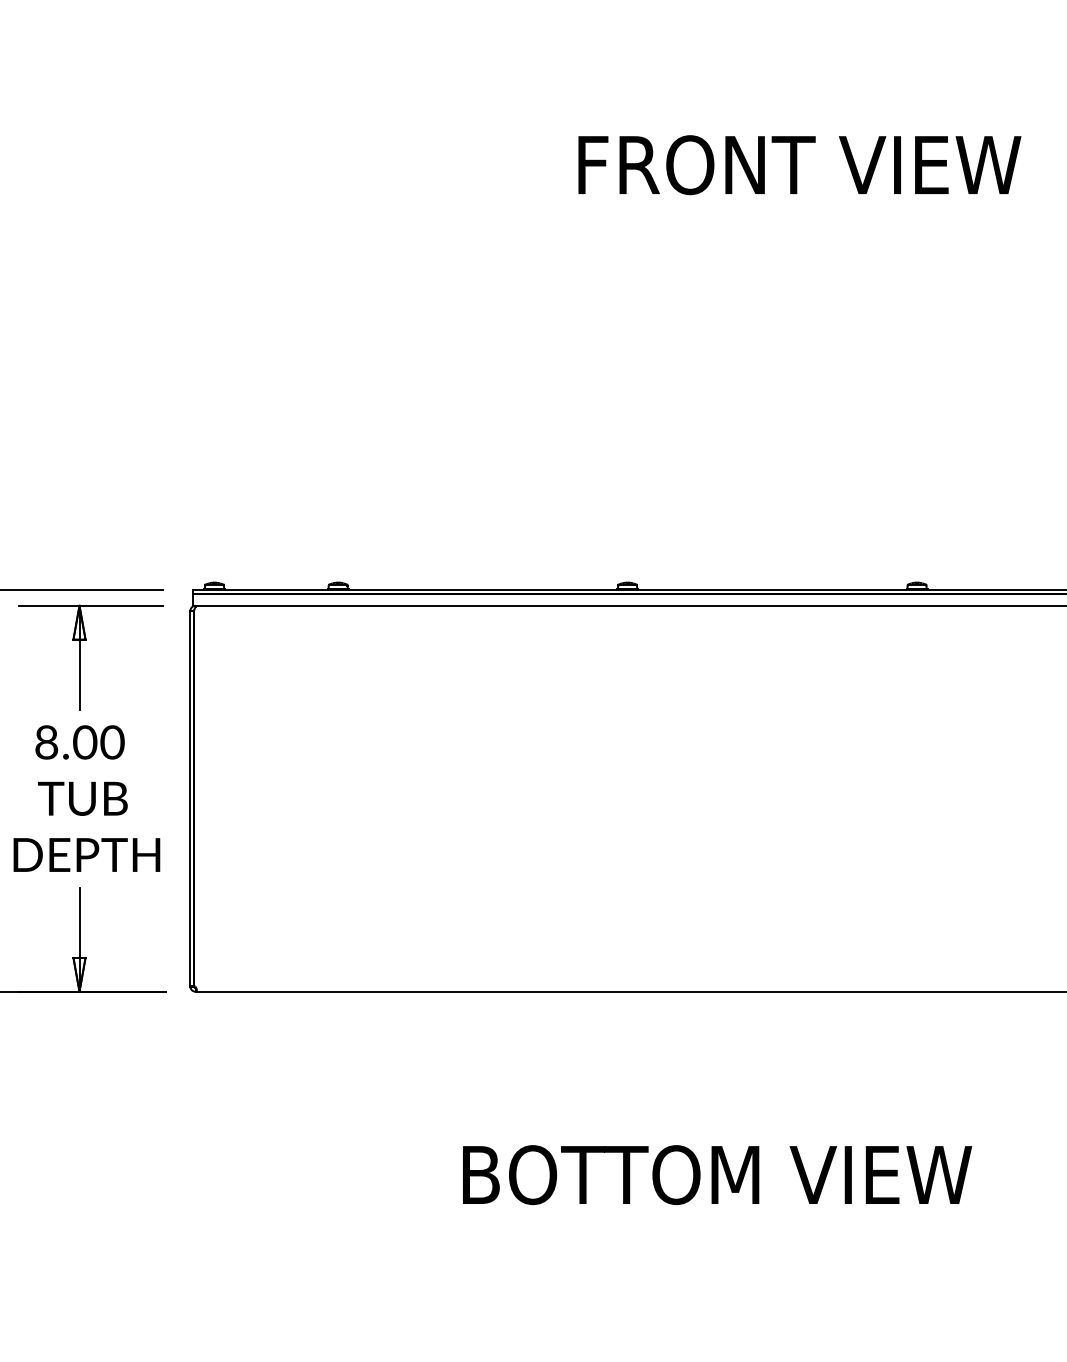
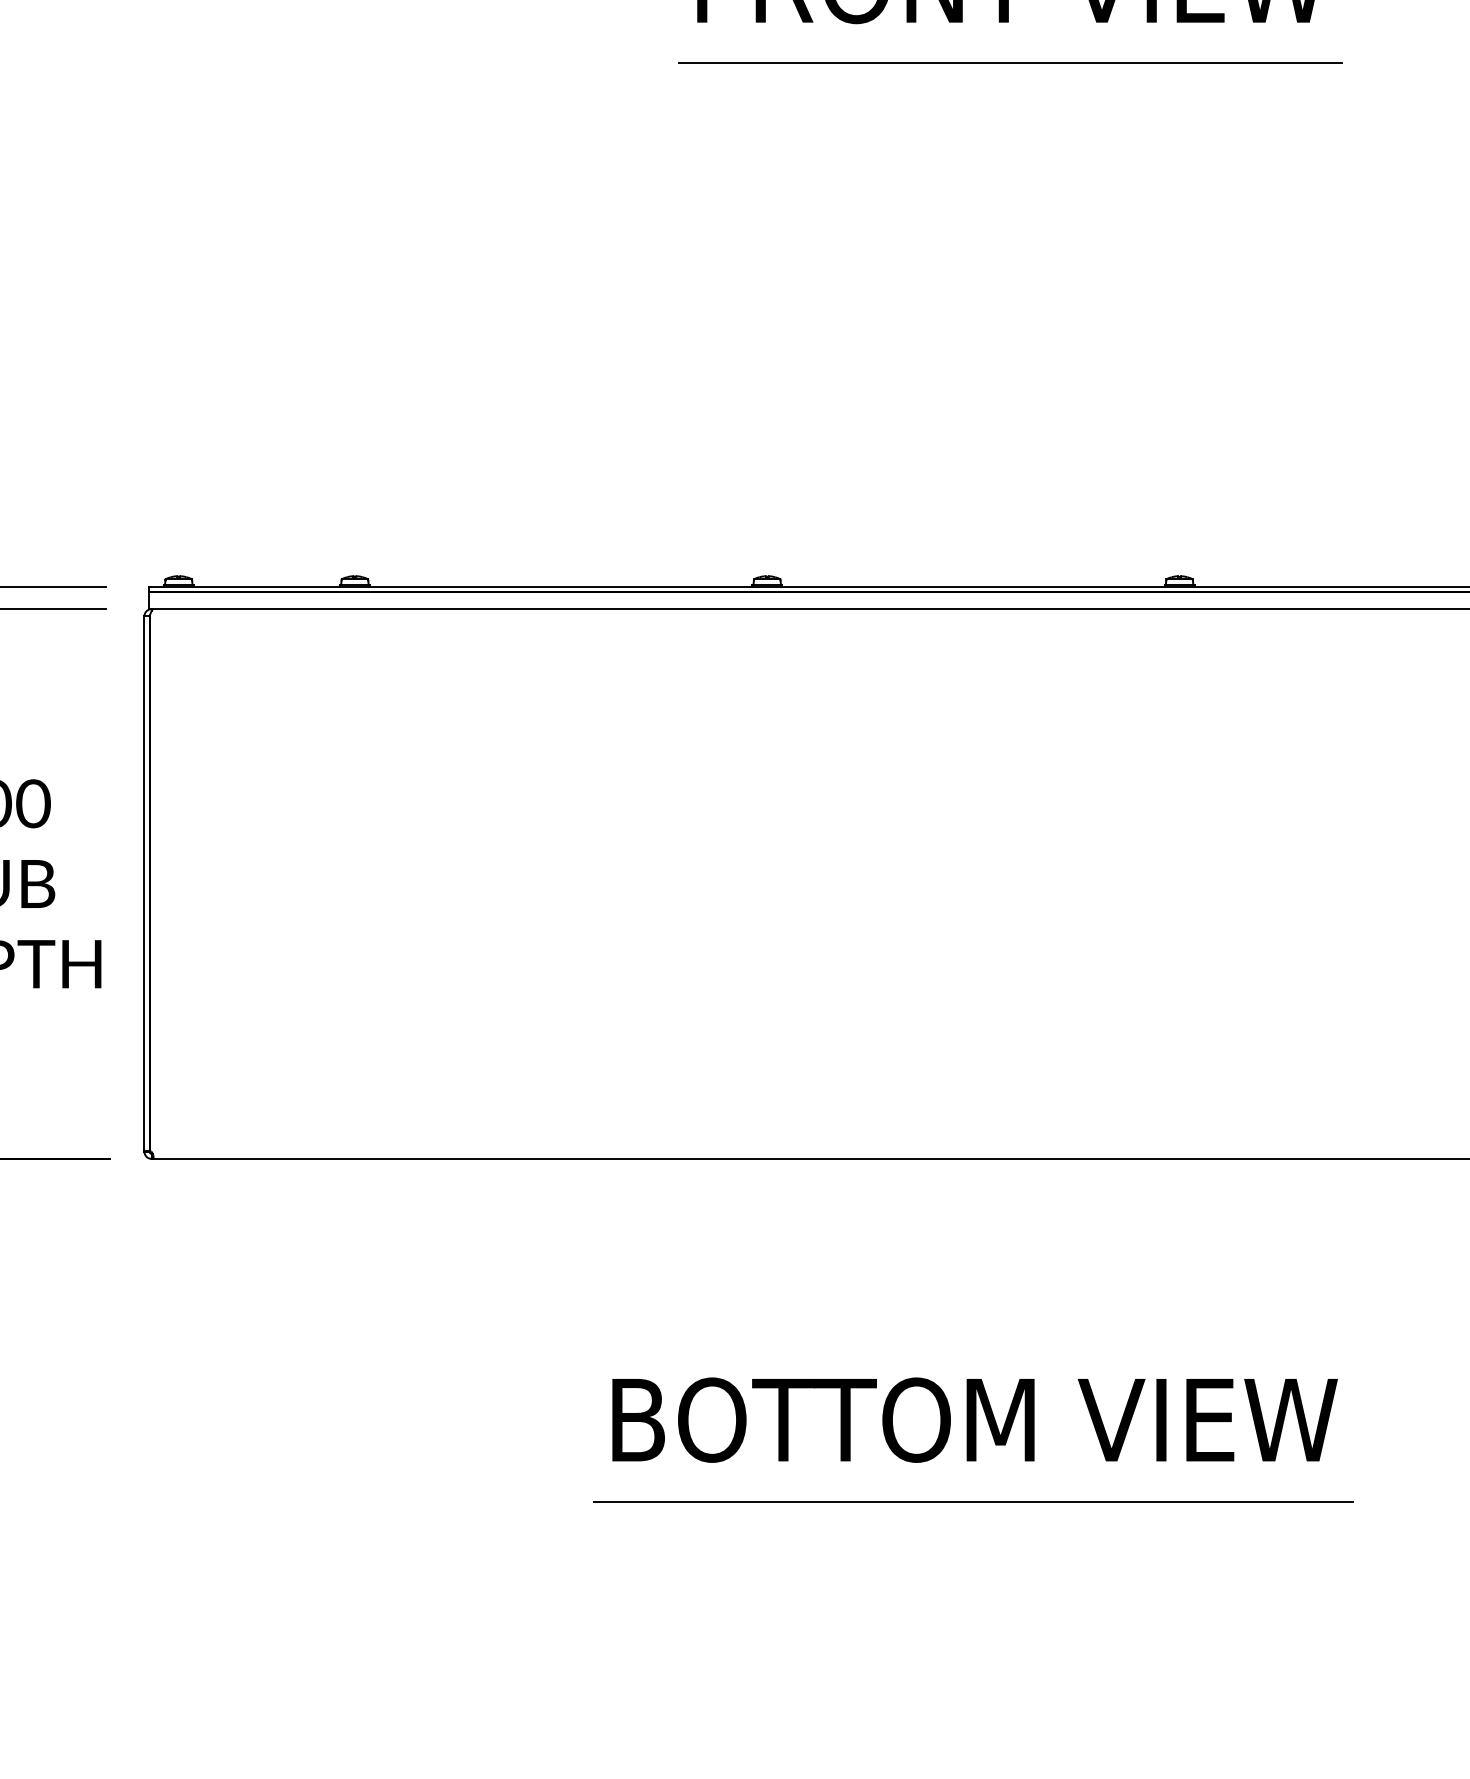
line: (798, 222) -> (1010, 63), added
text: (717, 1175) -> (975, 1420), moved
line: (772, 1232) -> (973, 1501), added

